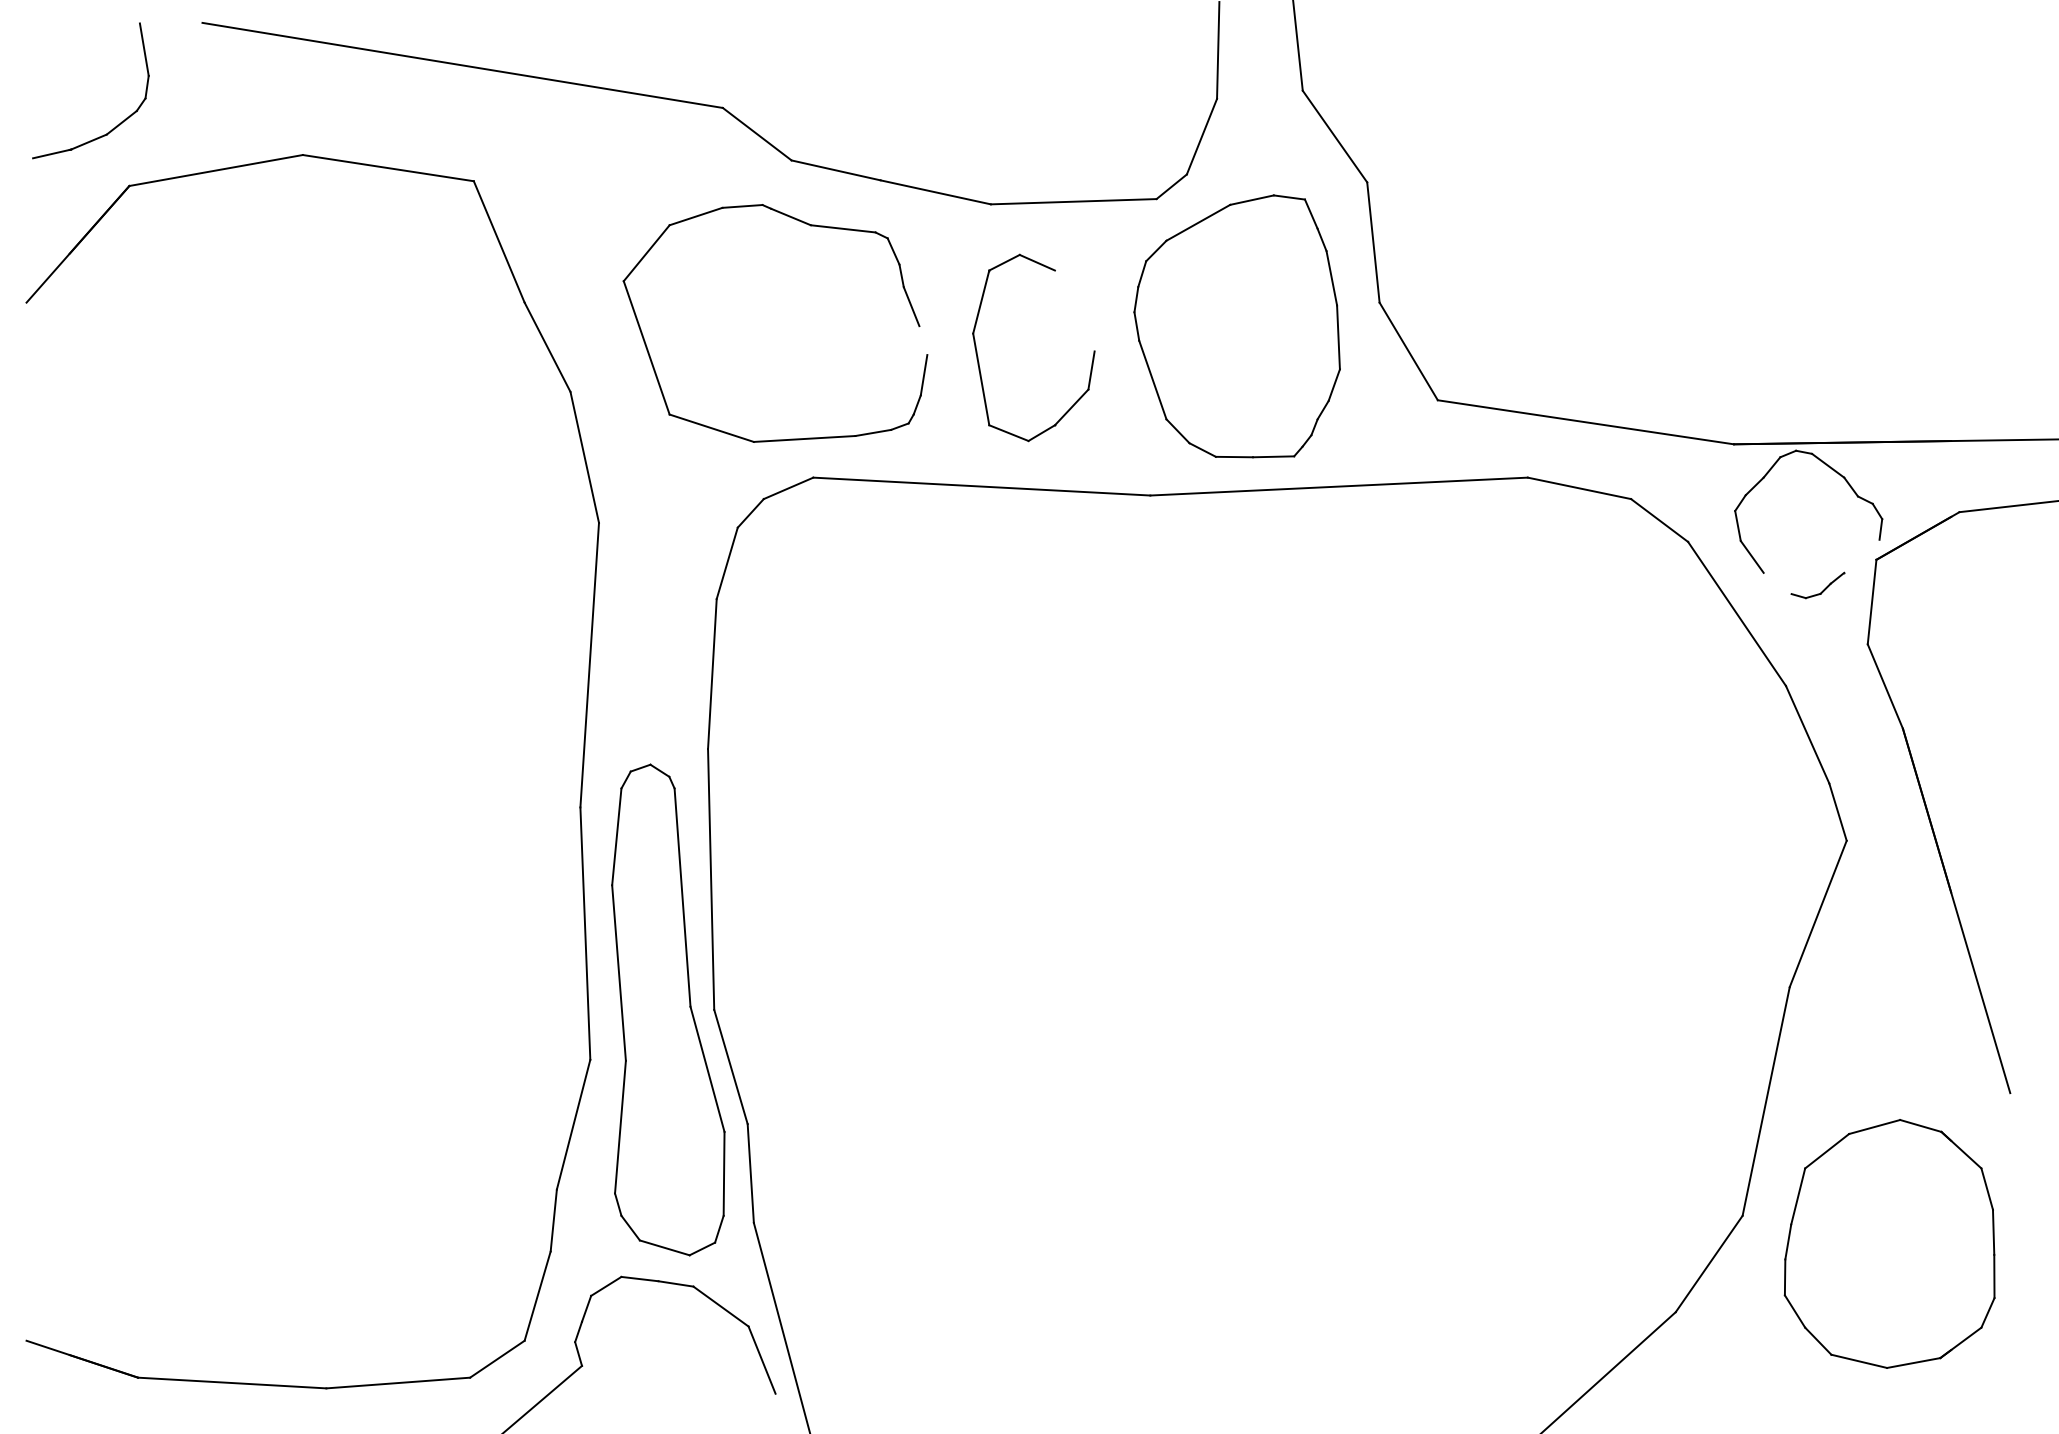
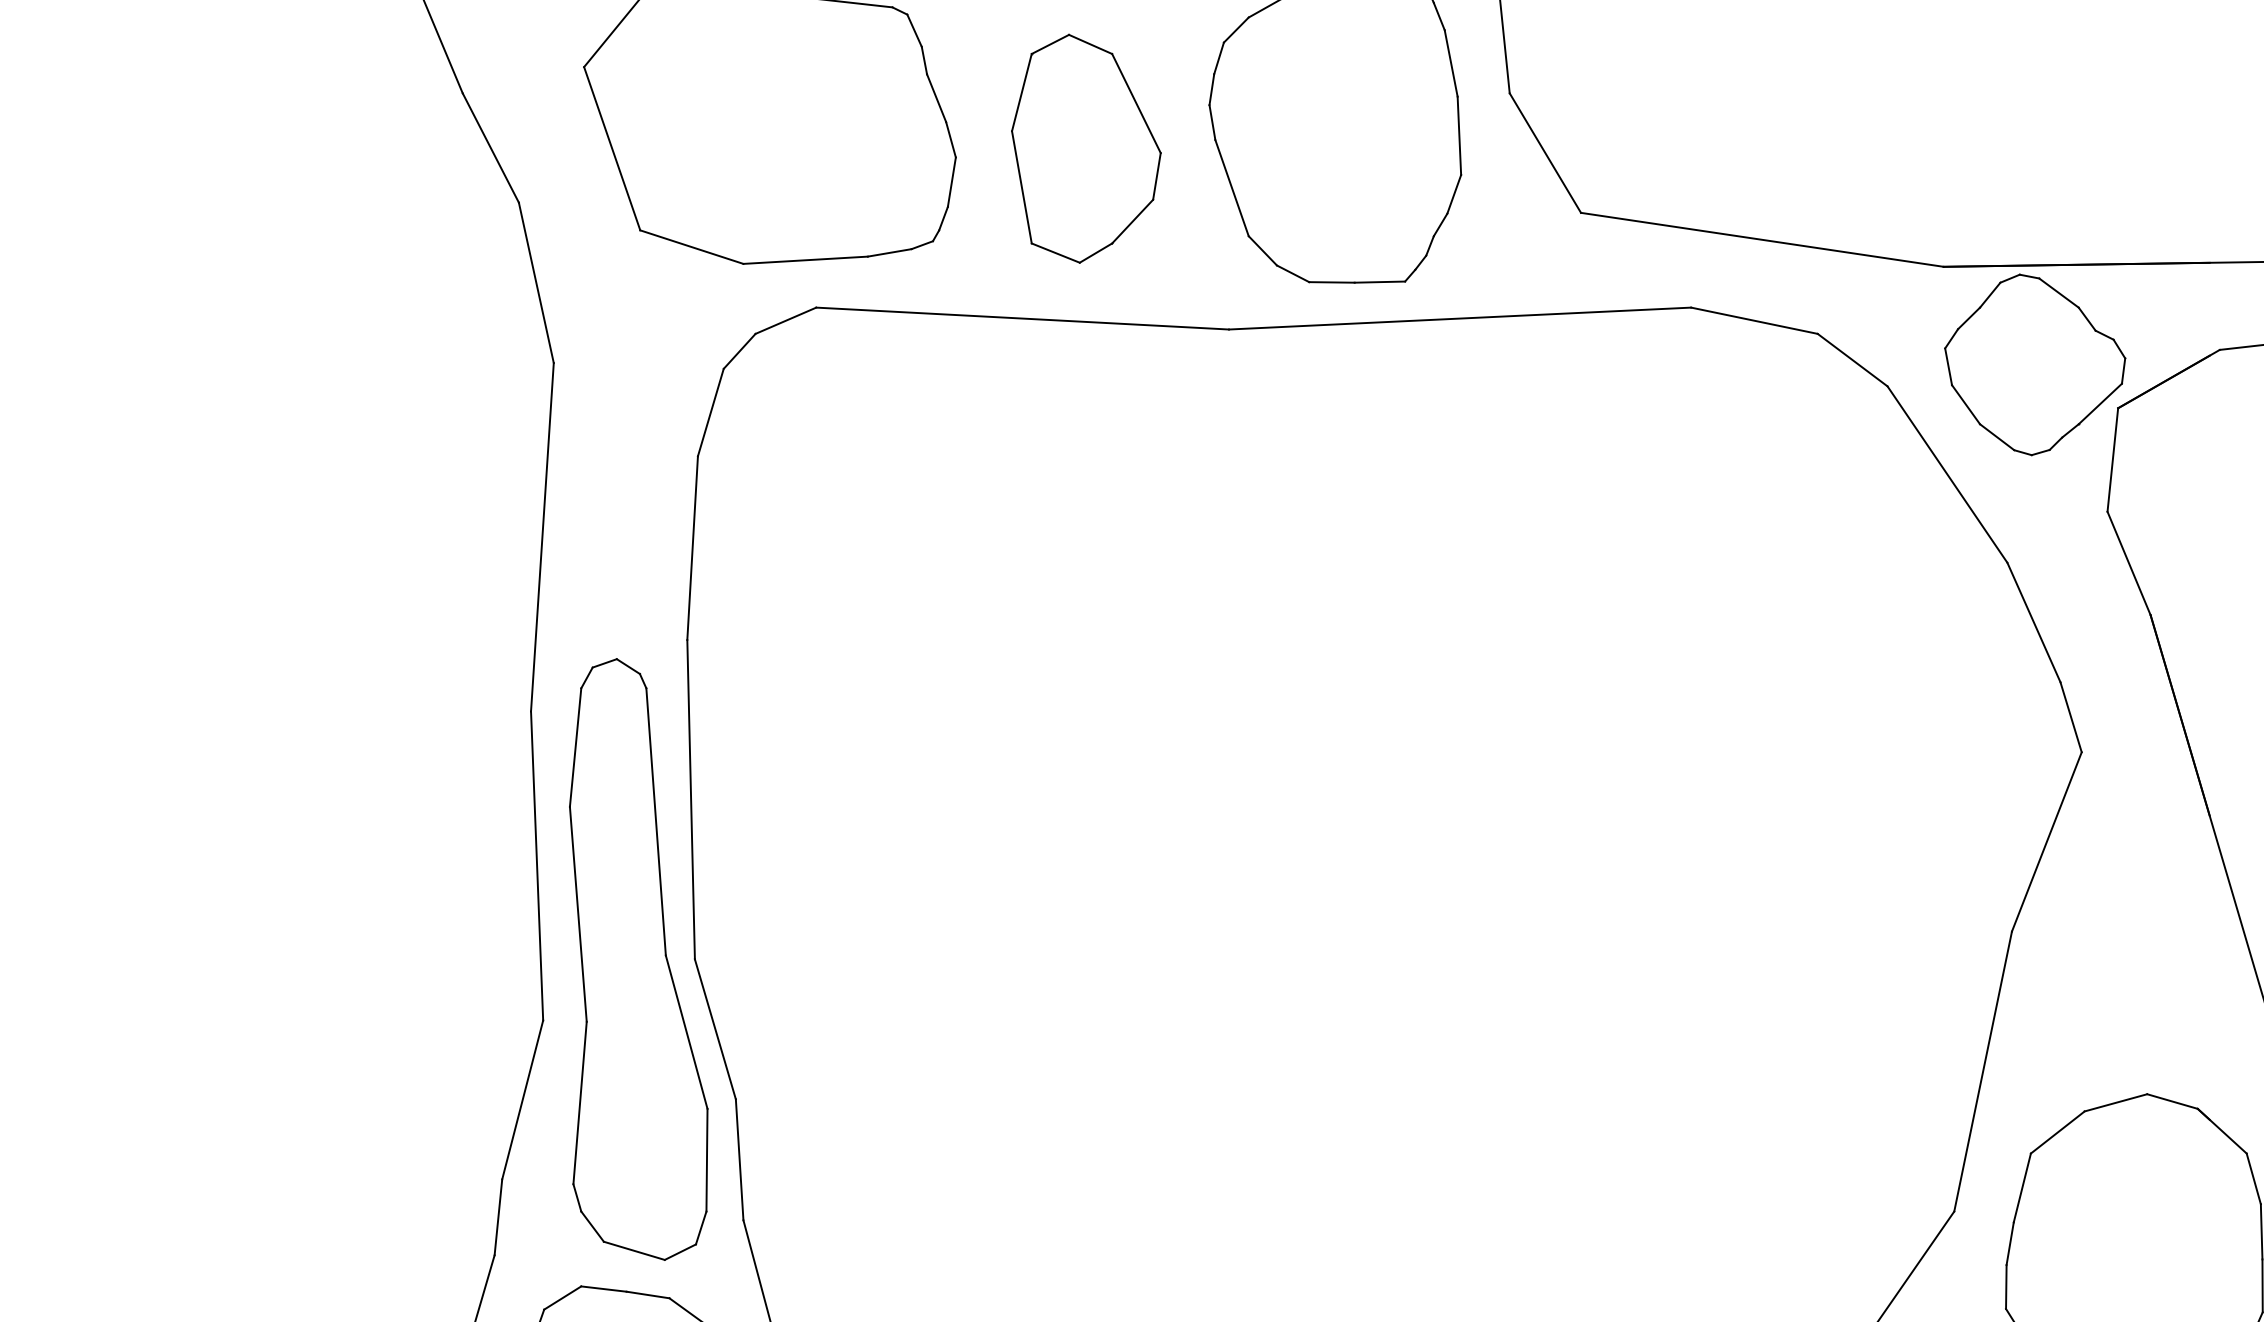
line: (1074, 310) -> (1136, 102), added
line: (923, 340) -> (951, 139), added
line: (1861, 555) -> (2099, 402), added
line: (1777, 583) -> (1996, 437), added

